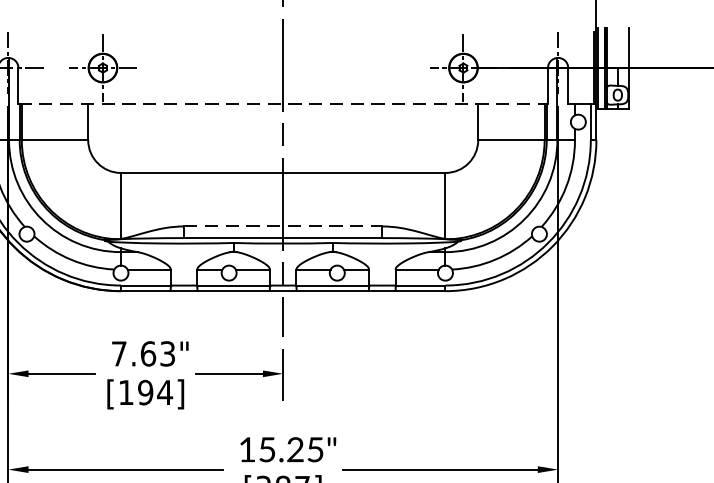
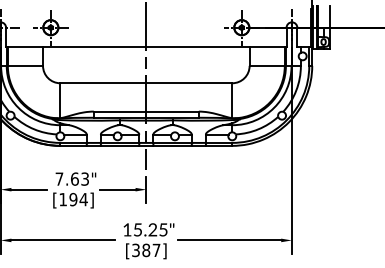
line: (283, 103) -> (146, 46), dashed -> solid
line: (283, 226) -> (146, 111), dashed -> solid

